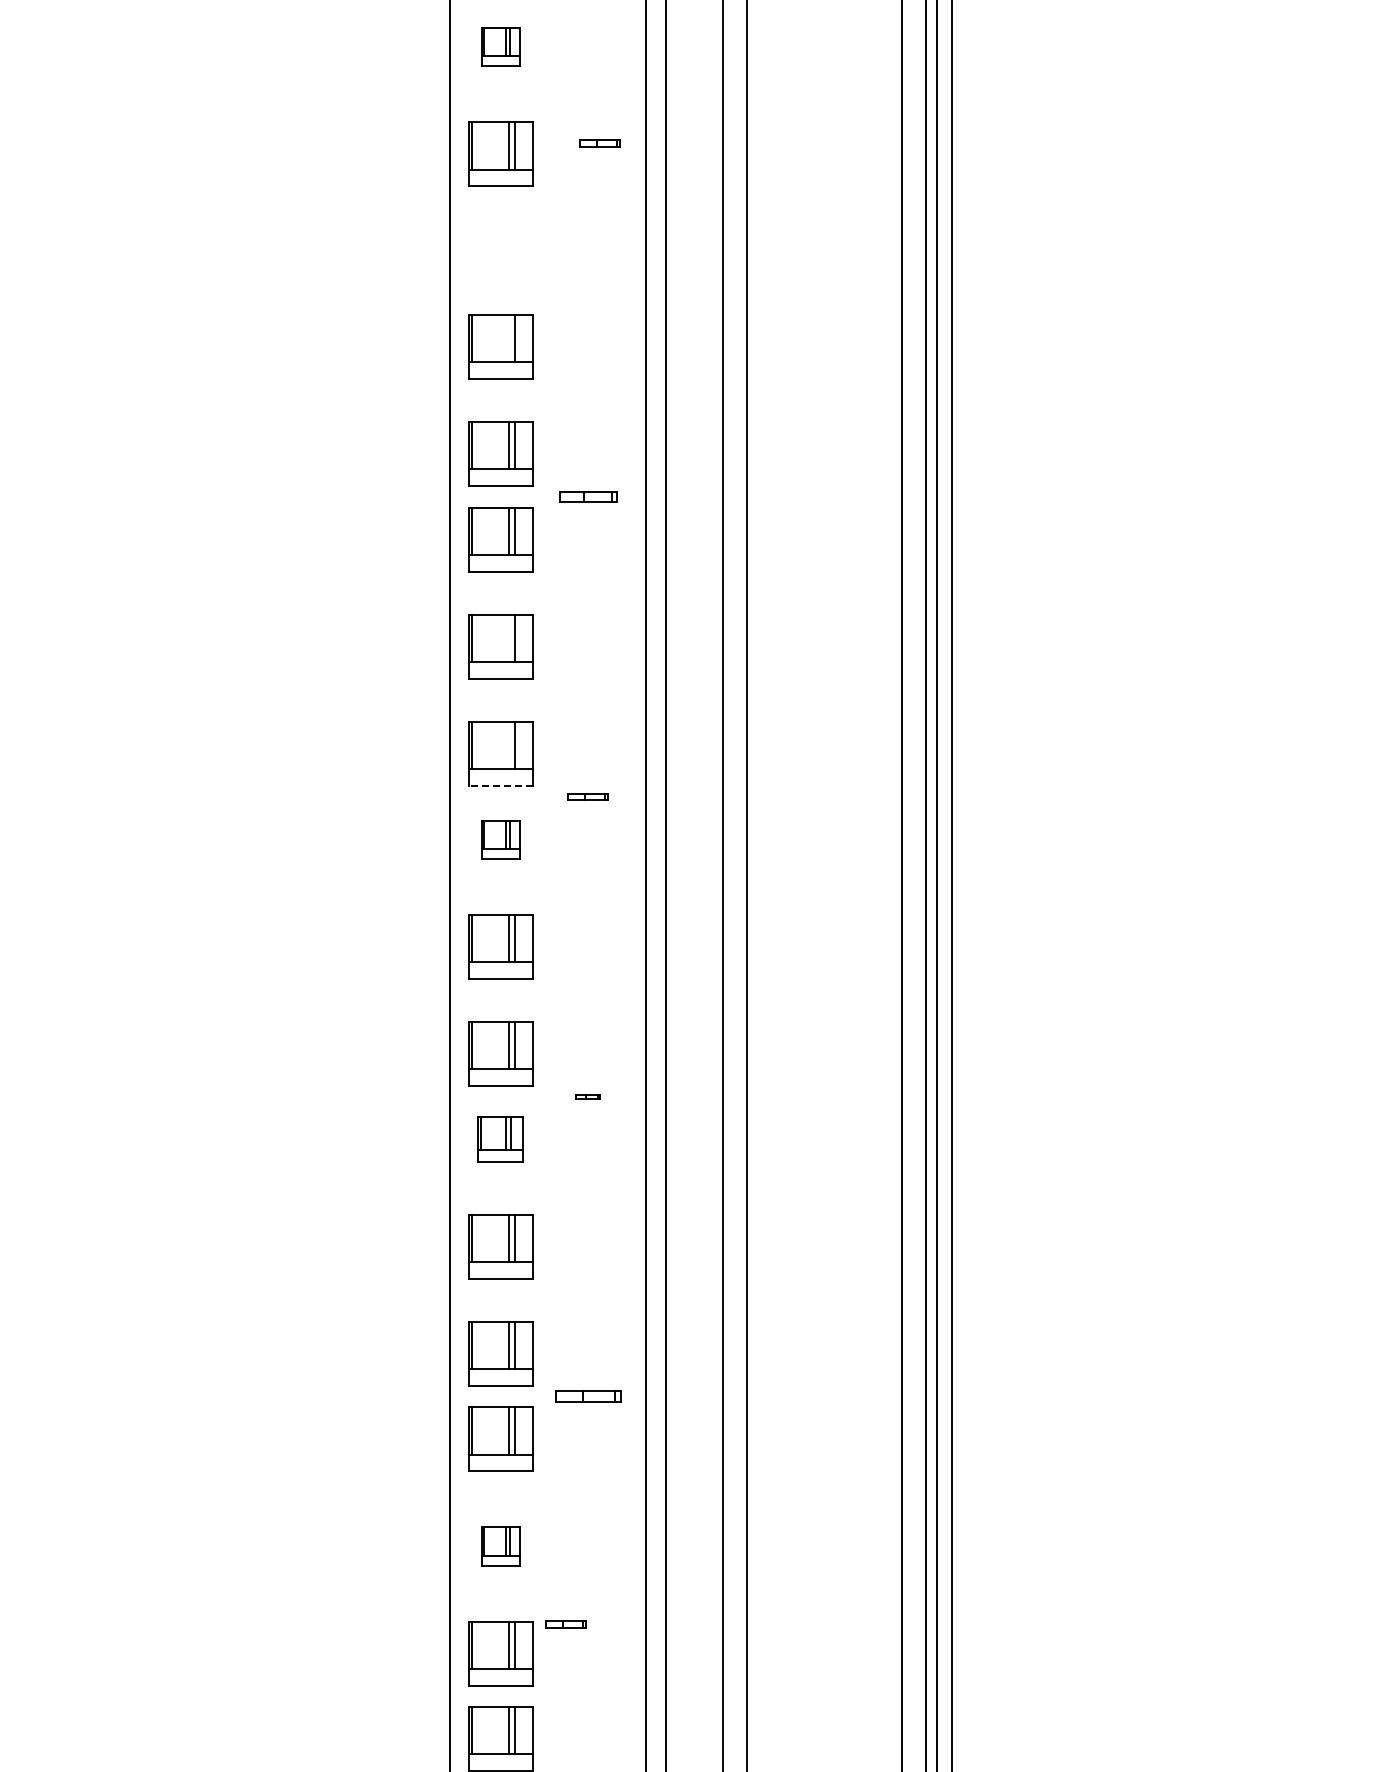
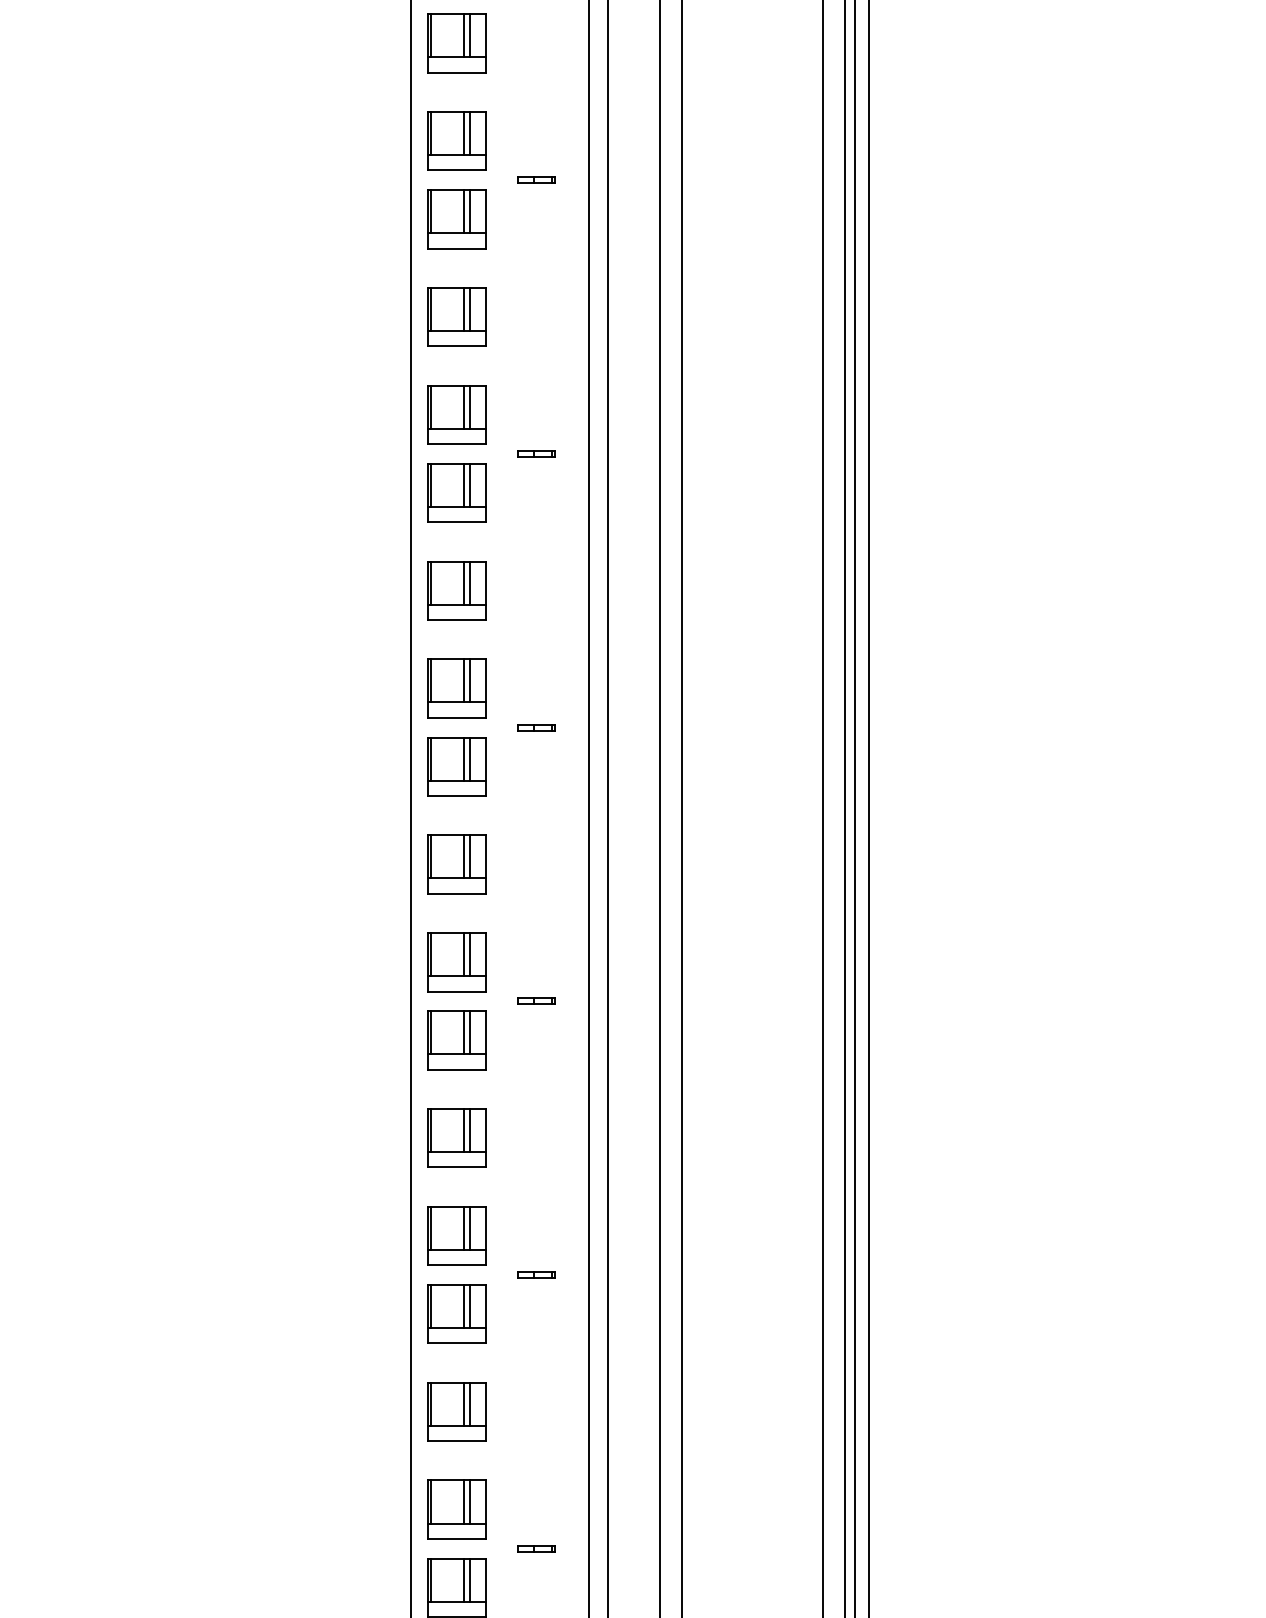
part: (500, 46) -> (456, 42), size x1.67
part: (599, 143) -> (536, 180), moved
part: (500, 239) -> (456, 218), added
line: (508, 338) -> (464, 309), added
part: (587, 496) -> (536, 453), size x0.71
line: (508, 638) -> (464, 583), added
line: (508, 745) -> (464, 680), added
line: (500, 786) -> (456, 718), dashed -> solid
part: (500, 839) -> (456, 766), size x1.67
part: (587, 1096) -> (536, 1001), size x1.67
part: (500, 1139) -> (456, 1040), size x1.43
part: (587, 1396) -> (536, 1275), size x0.62
part: (500, 1546) -> (456, 1411), size x1.67
part: (565, 1624) -> (536, 1548), moved

